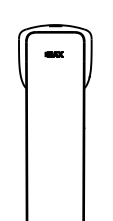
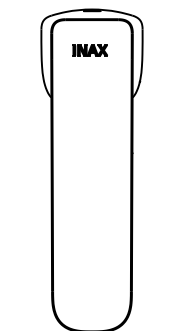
part: (54, 54) -> (90, 50), size x1.4

